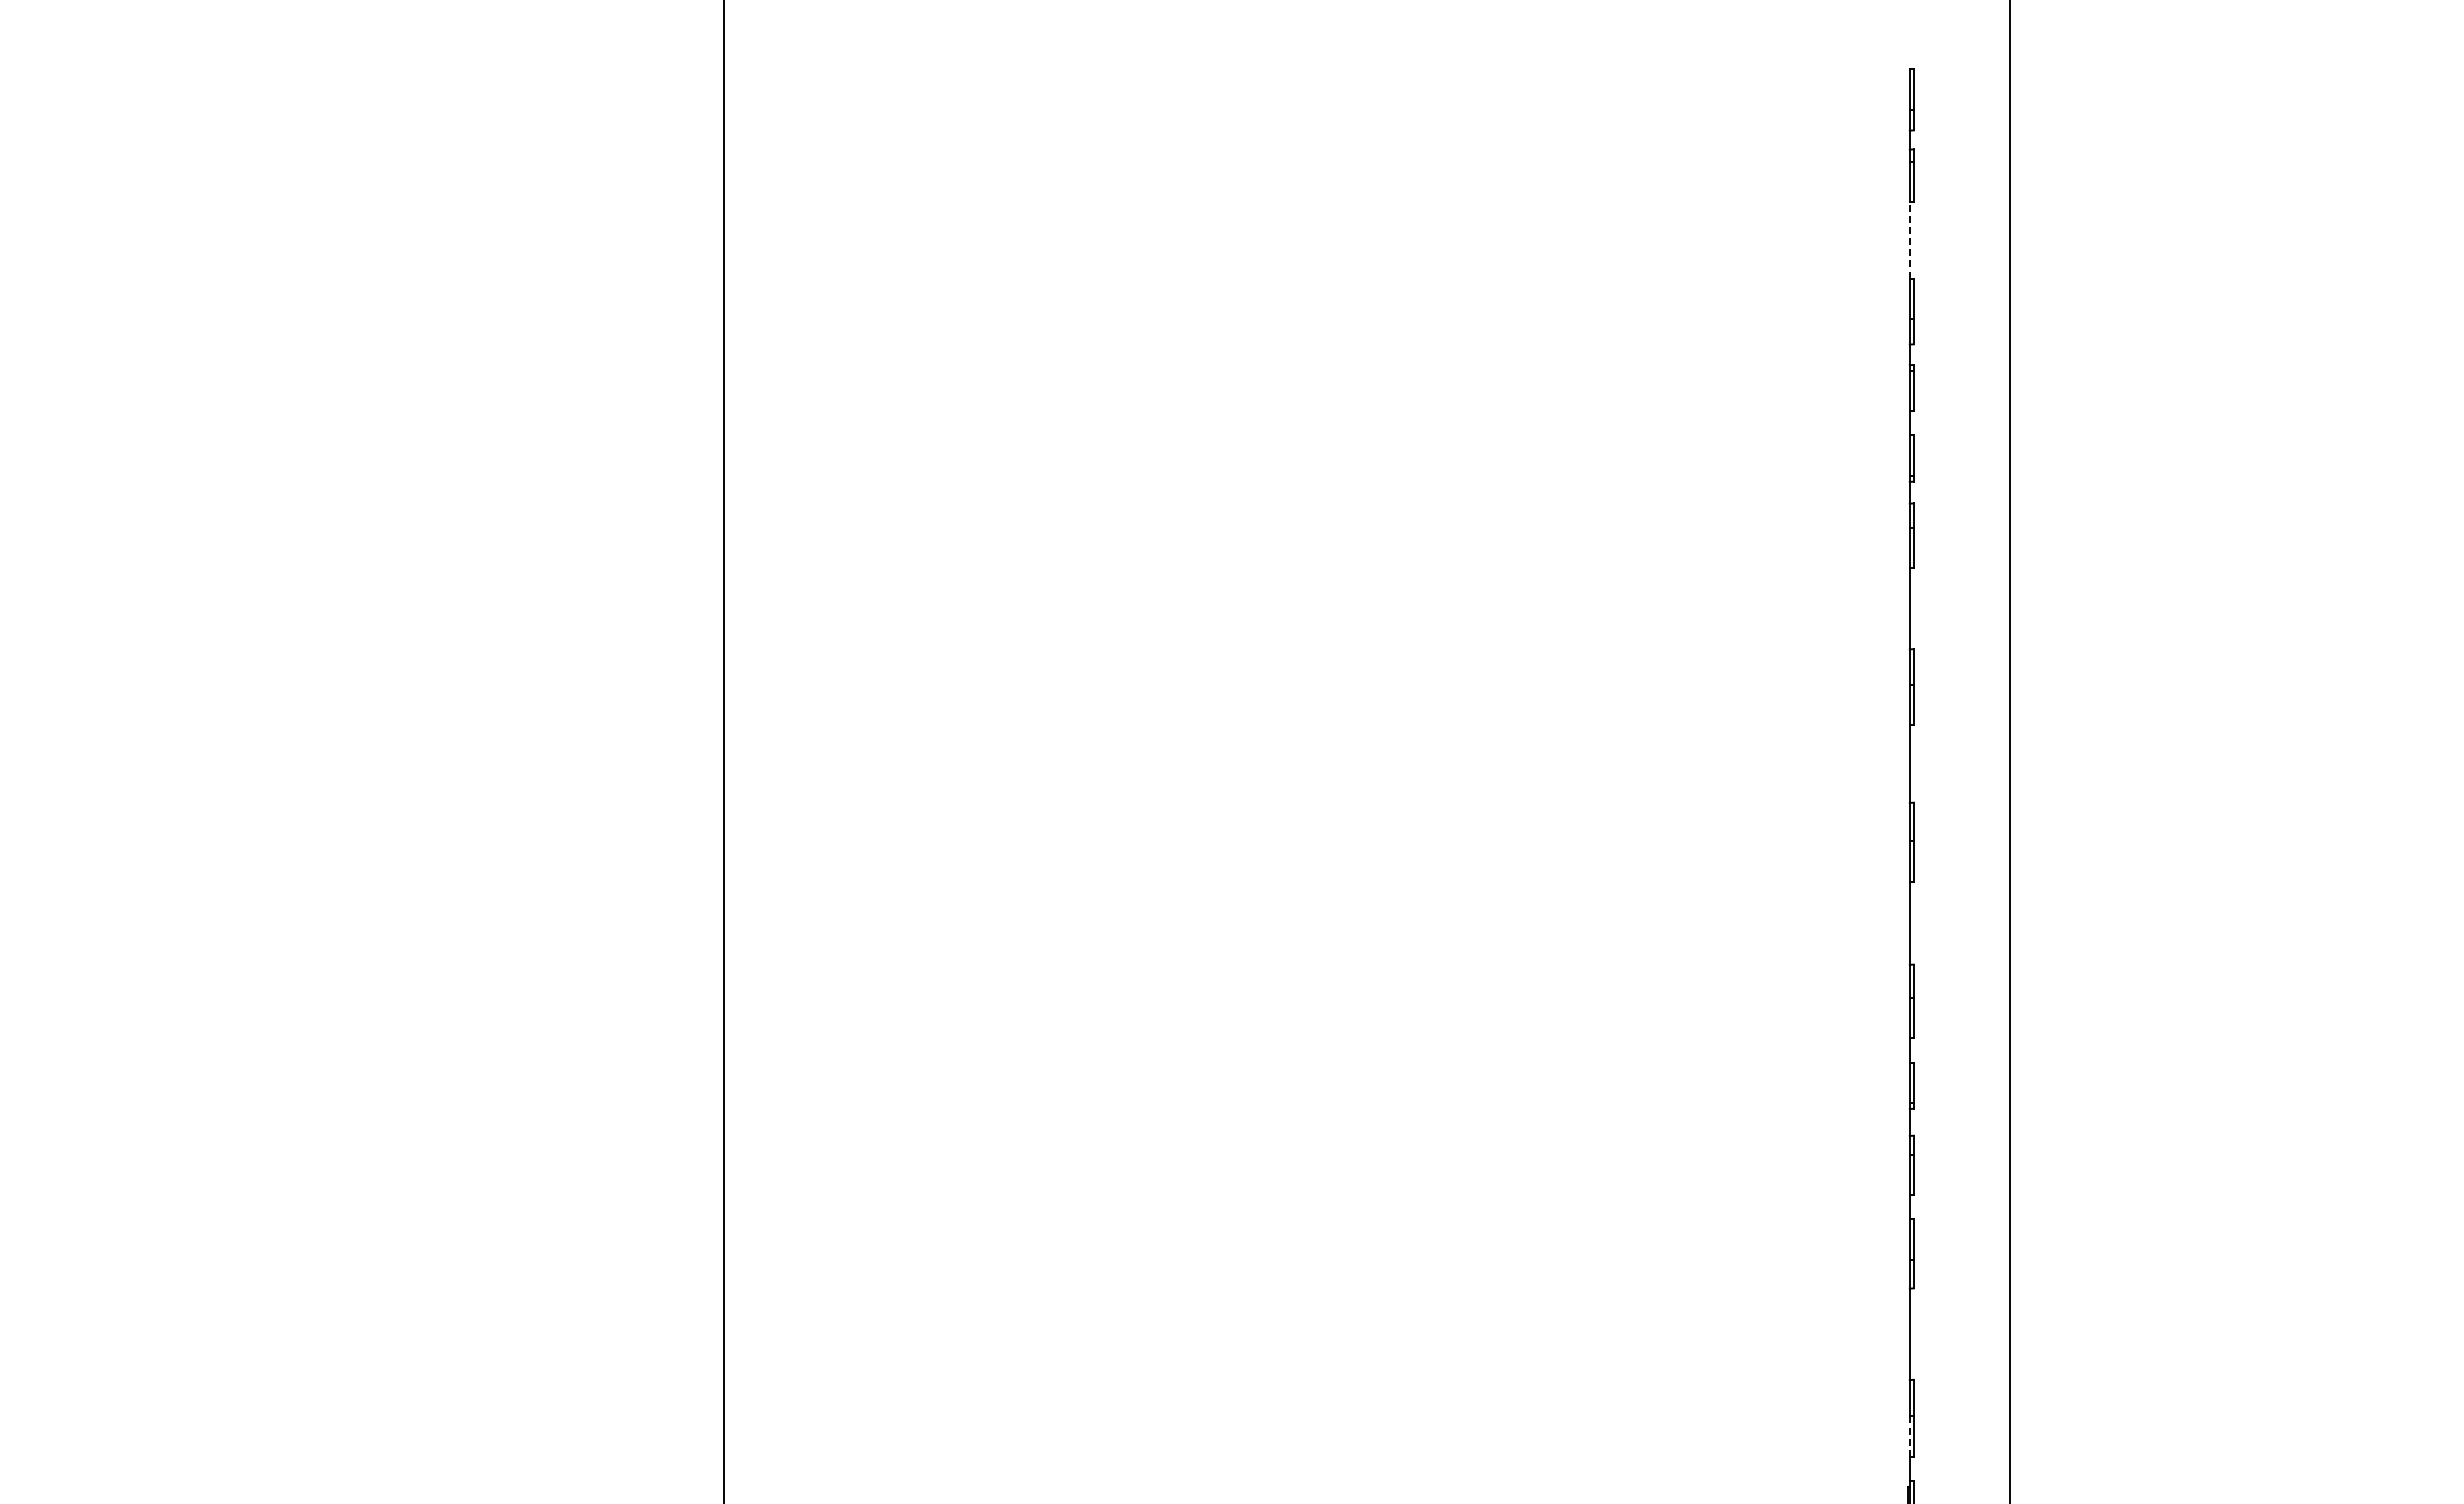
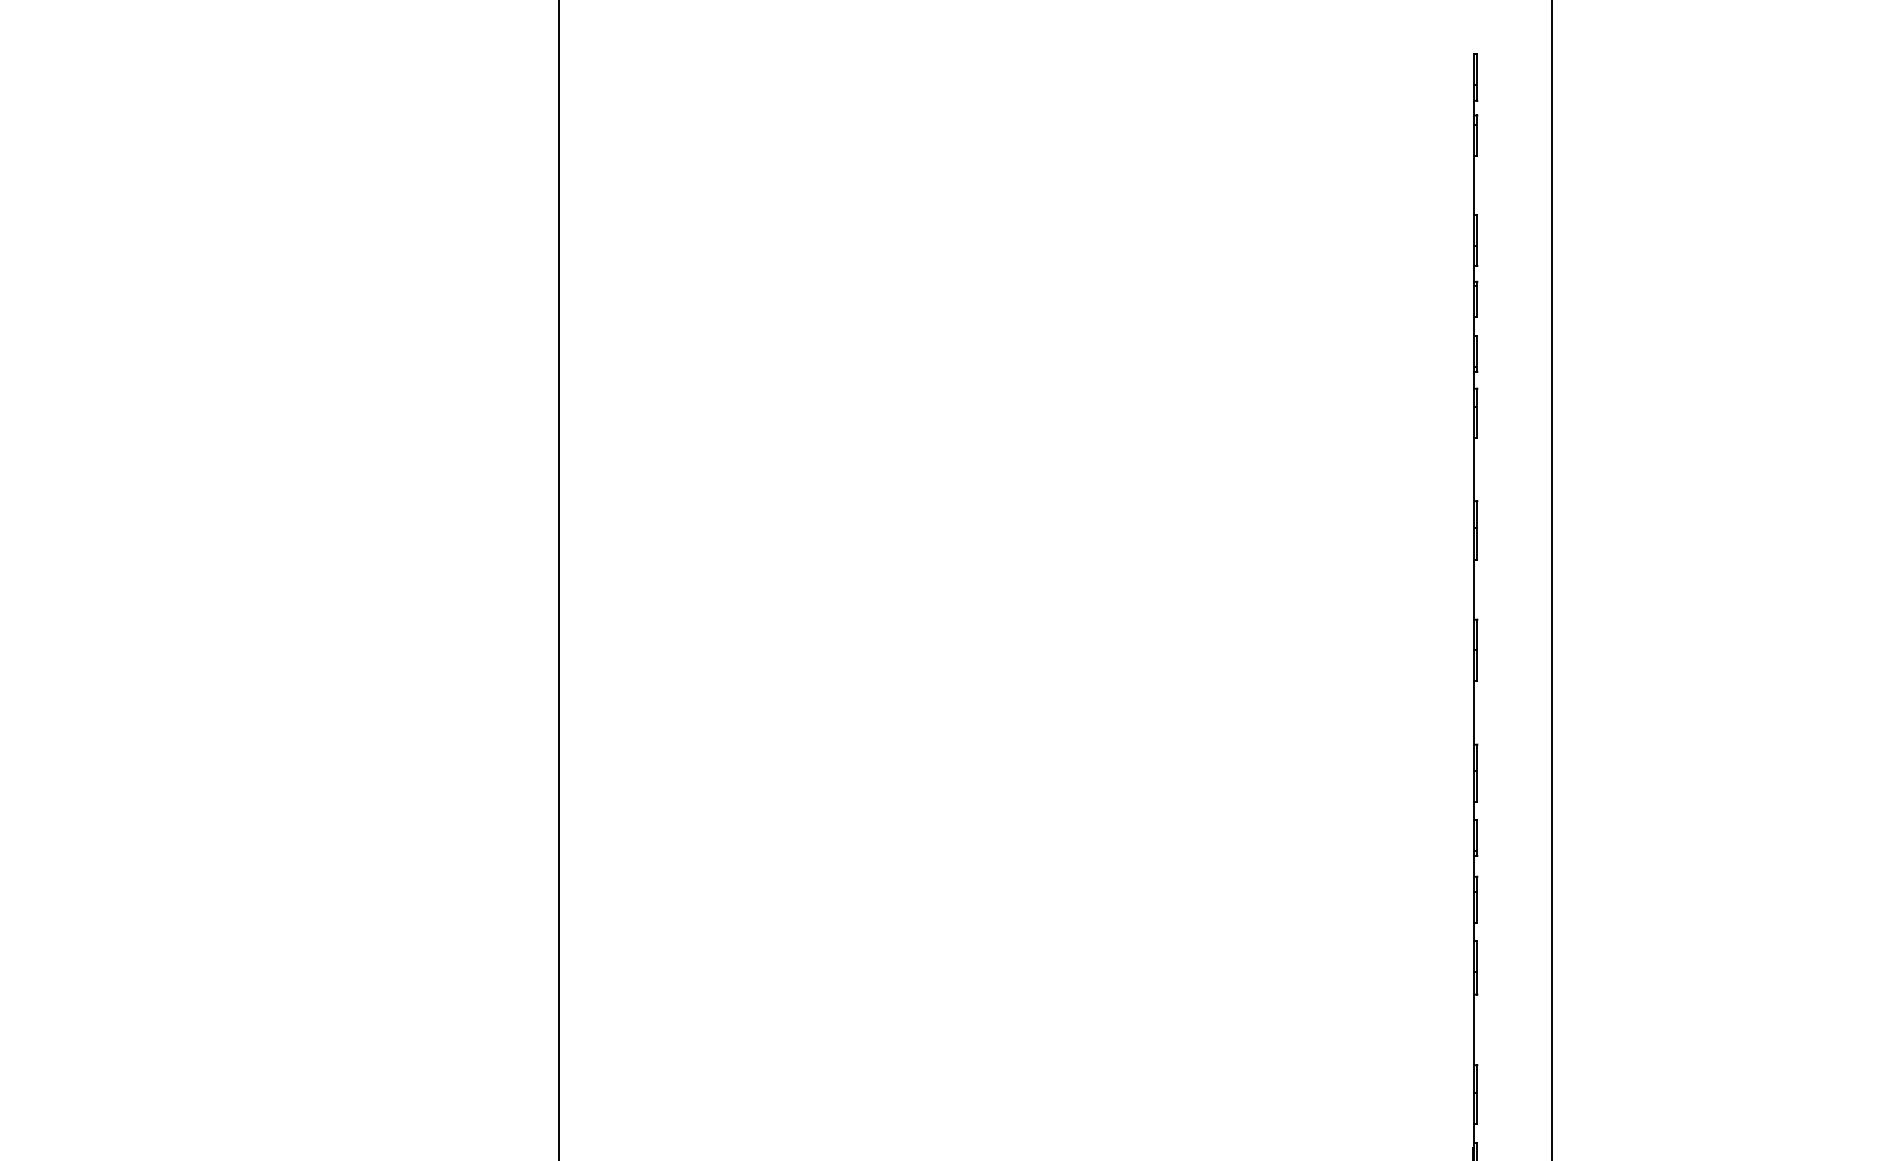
line: (1909, 239) -> (1473, 184), dashed -> solid
line: (1909, 1435) -> (1473, 1108), dashed -> solid

